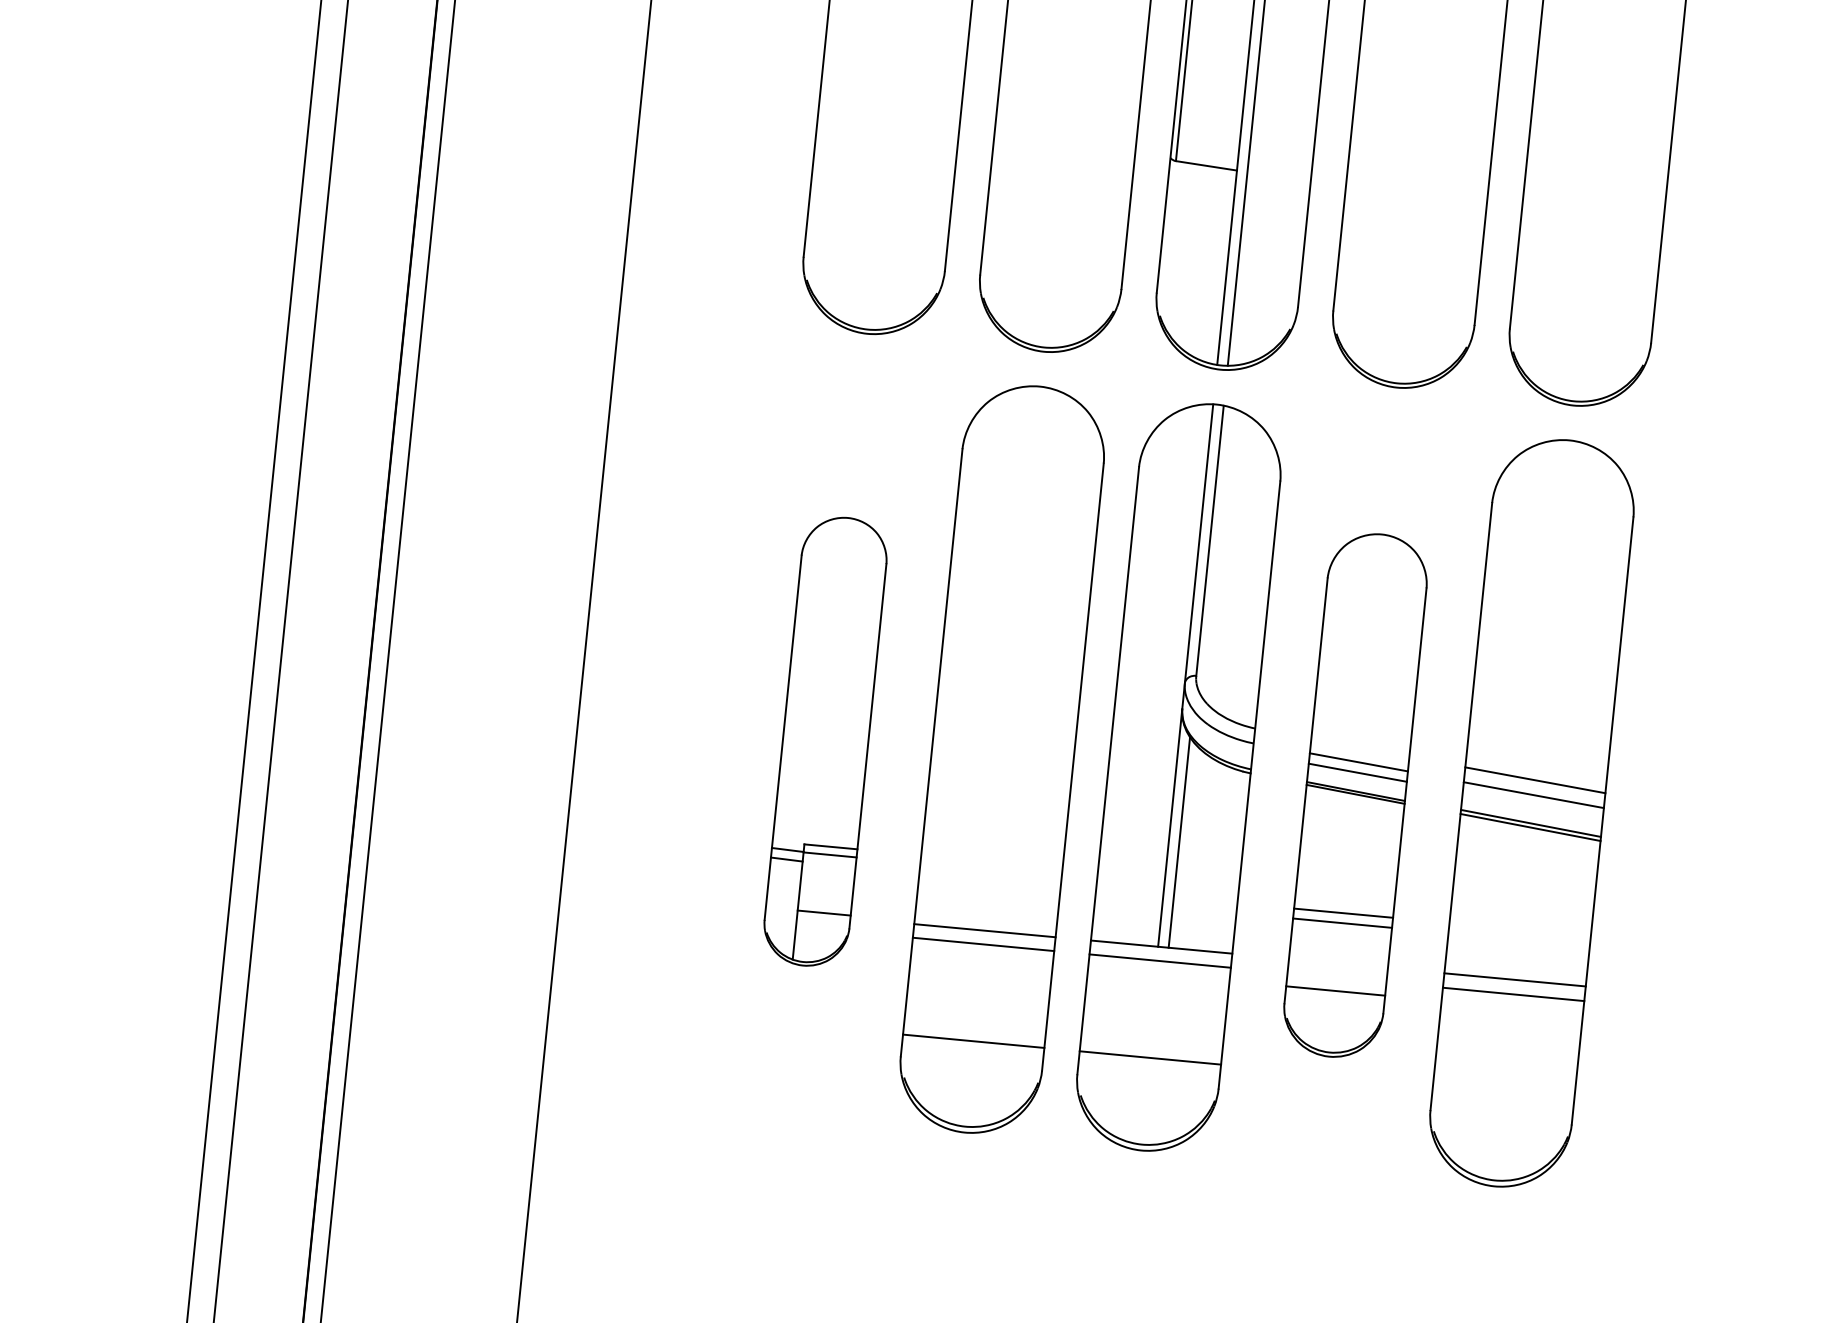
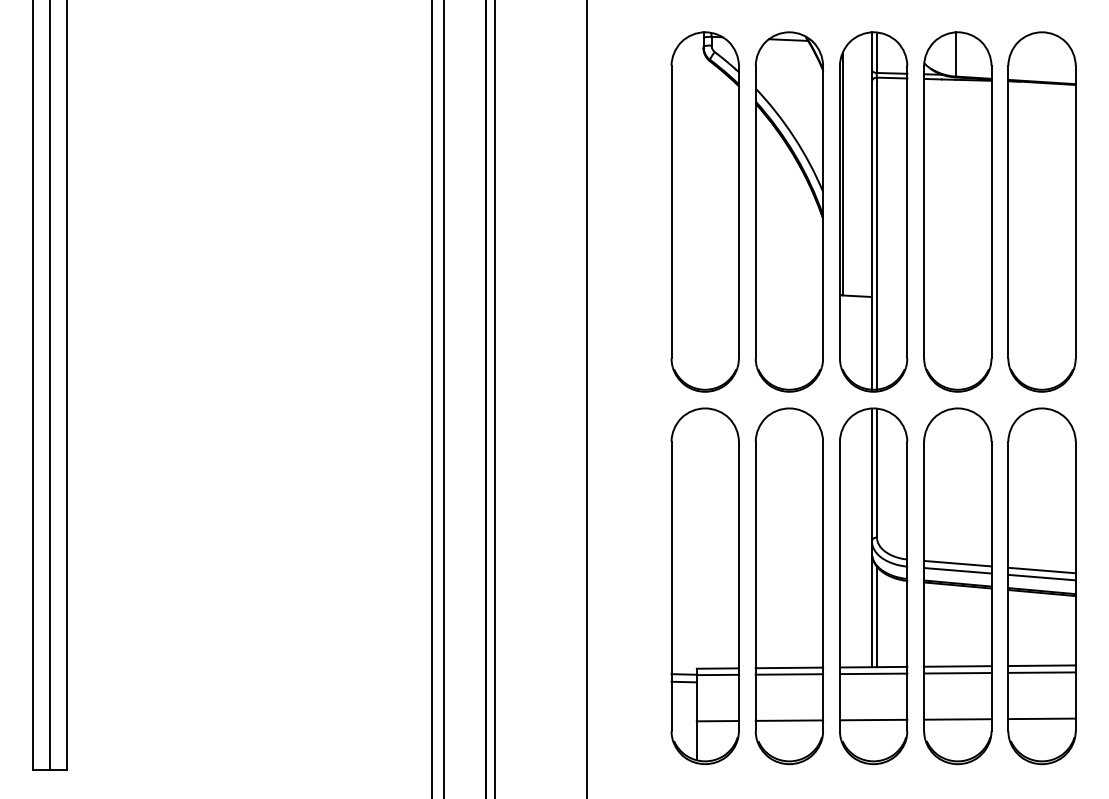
part: (824, 741) -> (704, 586), size x1.67
part: (1354, 795) -> (957, 586), size x1.43
line: (1502, 1090) -> (1041, 718), added

